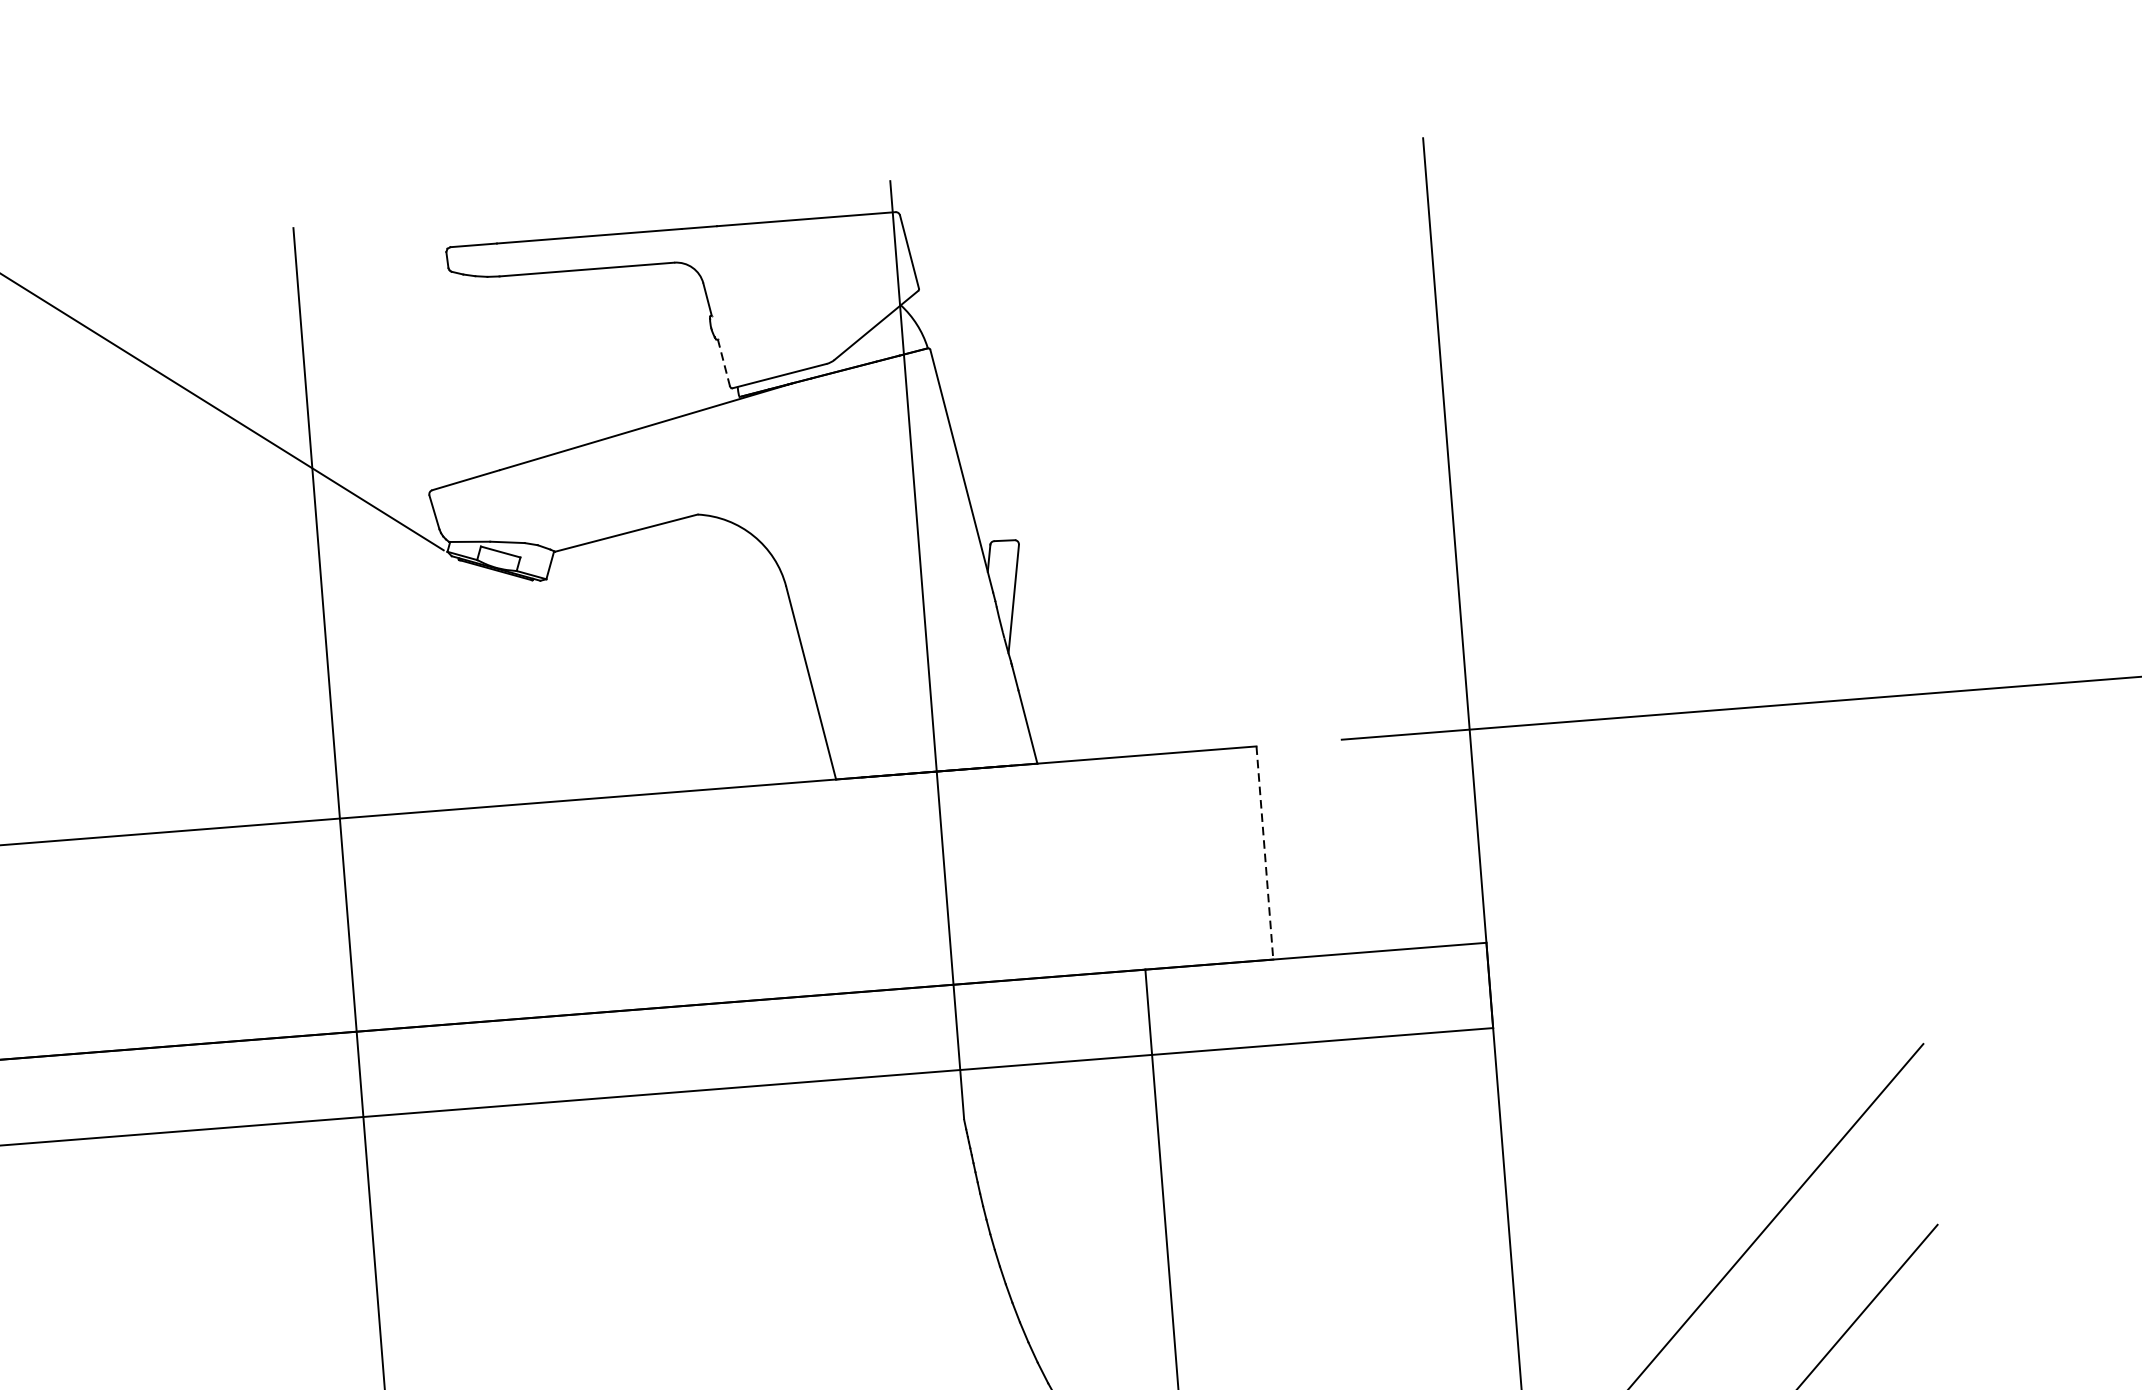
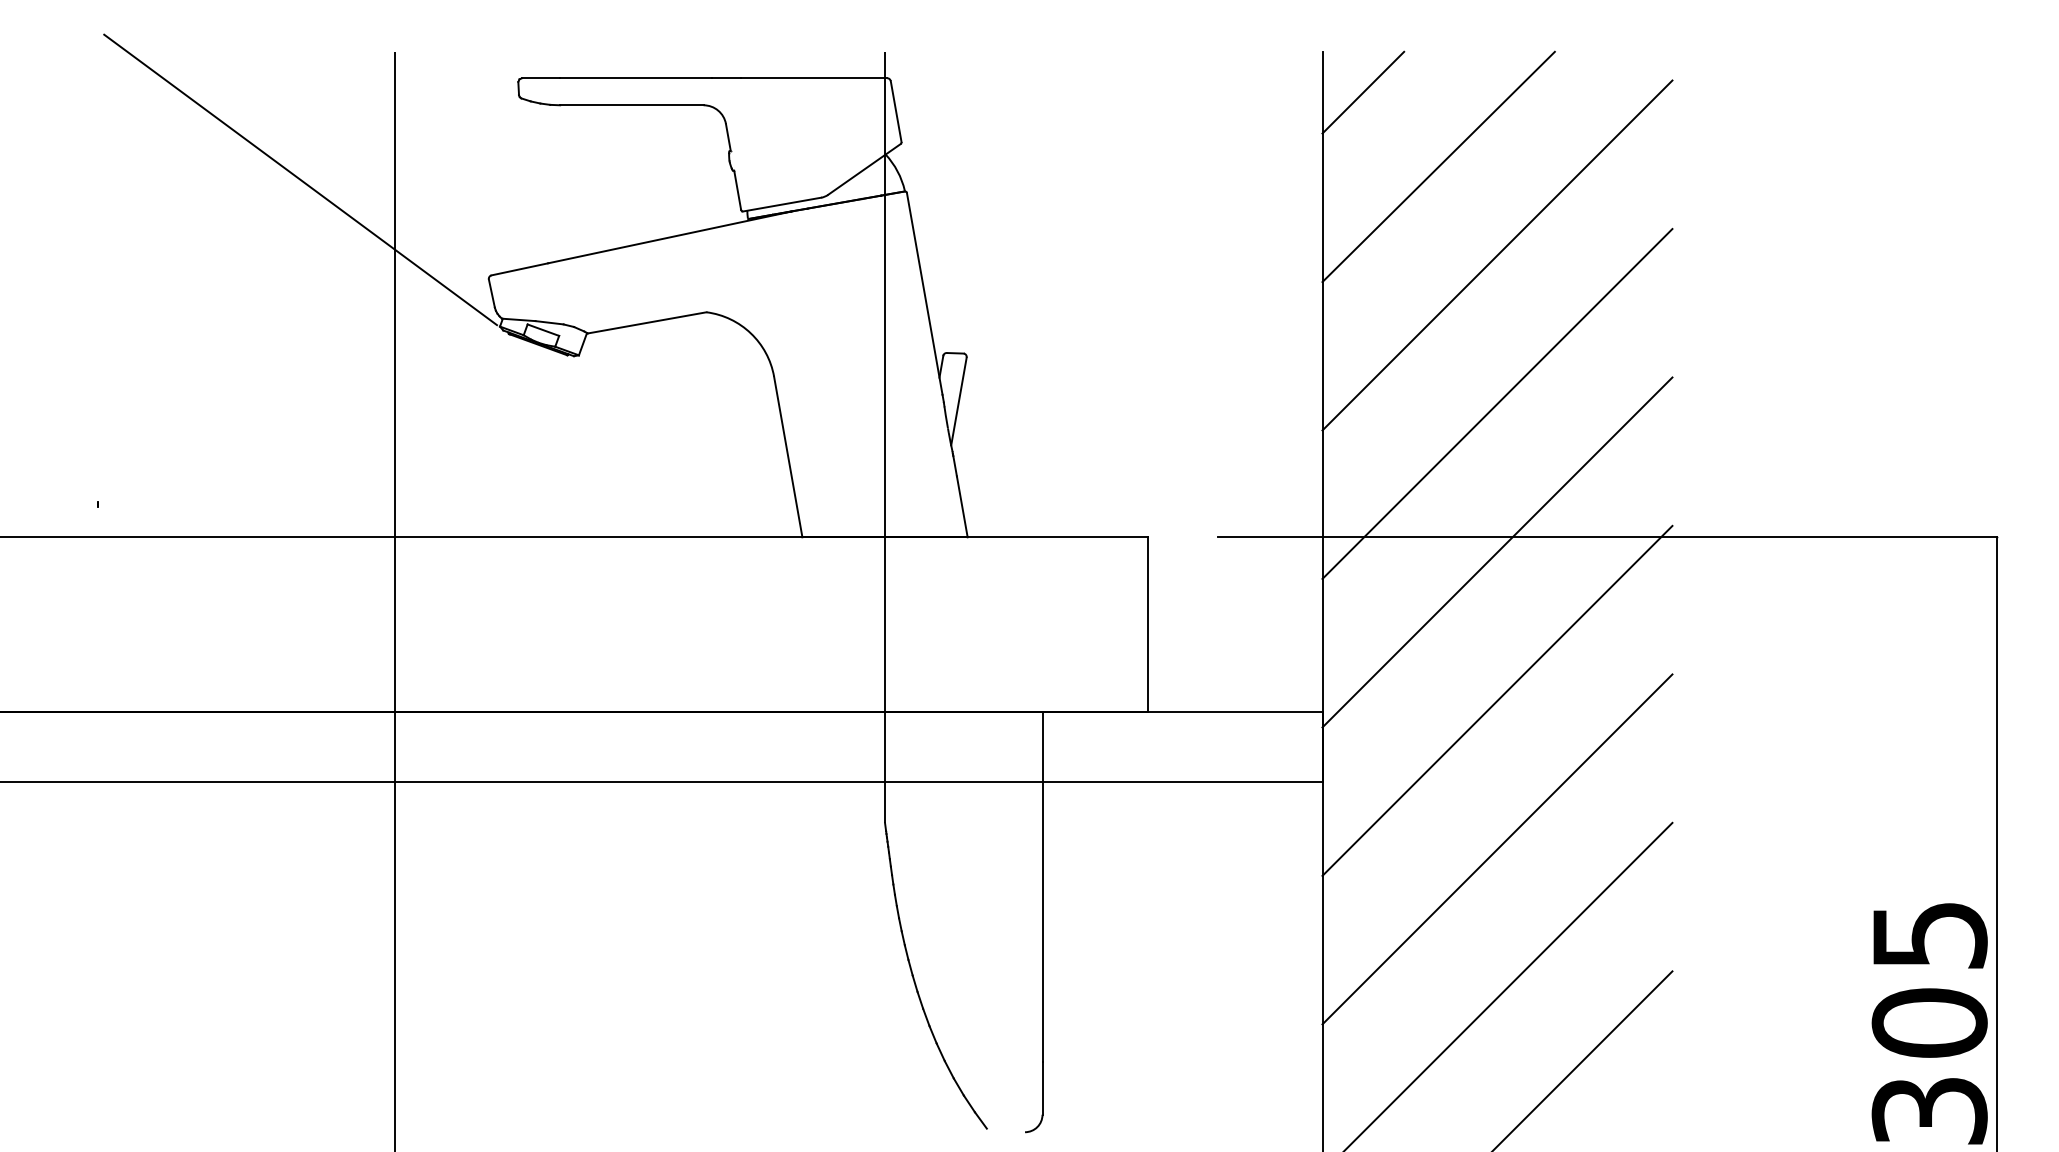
line: (1476, 183) -> (1363, 92), added
line: (1575, 266) -> (1438, 166), added
line: (723, 363) -> (737, 190), dashed -> solid
line: (1655, 369) -> (1497, 255), added
line: (1670, 549) -> (1497, 403), added
line: (1684, 731) -> (1497, 552), added
line: (1264, 853) -> (1147, 625), dashed -> solid
line: (1698, 911) -> (1497, 700), added
line: (1712, 1093) -> (1497, 849), added

